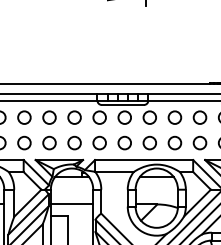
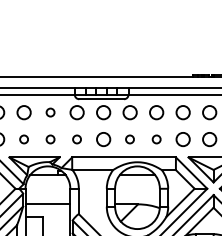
circle: (74, 117) -> (50, 112), size x0.6
circle: (49, 142) -> (24, 138), size x0.6
circle: (74, 142) -> (50, 138), size x0.6
circle: (99, 142) -> (76, 138), size x0.6
circle: (149, 142) -> (129, 138), size x0.6
circle: (174, 142) -> (156, 138), size x0.6

